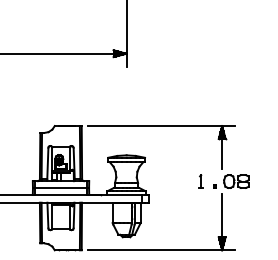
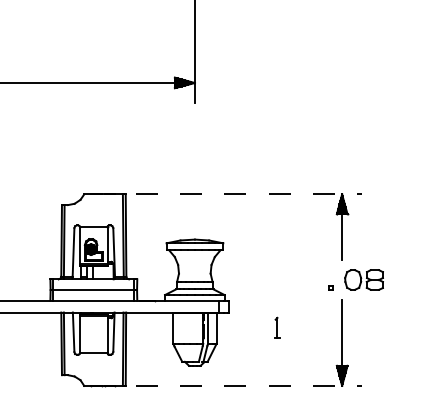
line: (161, 126) -> (248, 195), solid -> dashed
part: (200, 181) -> (276, 327), moved
line: (161, 250) -> (248, 386), solid -> dashed

